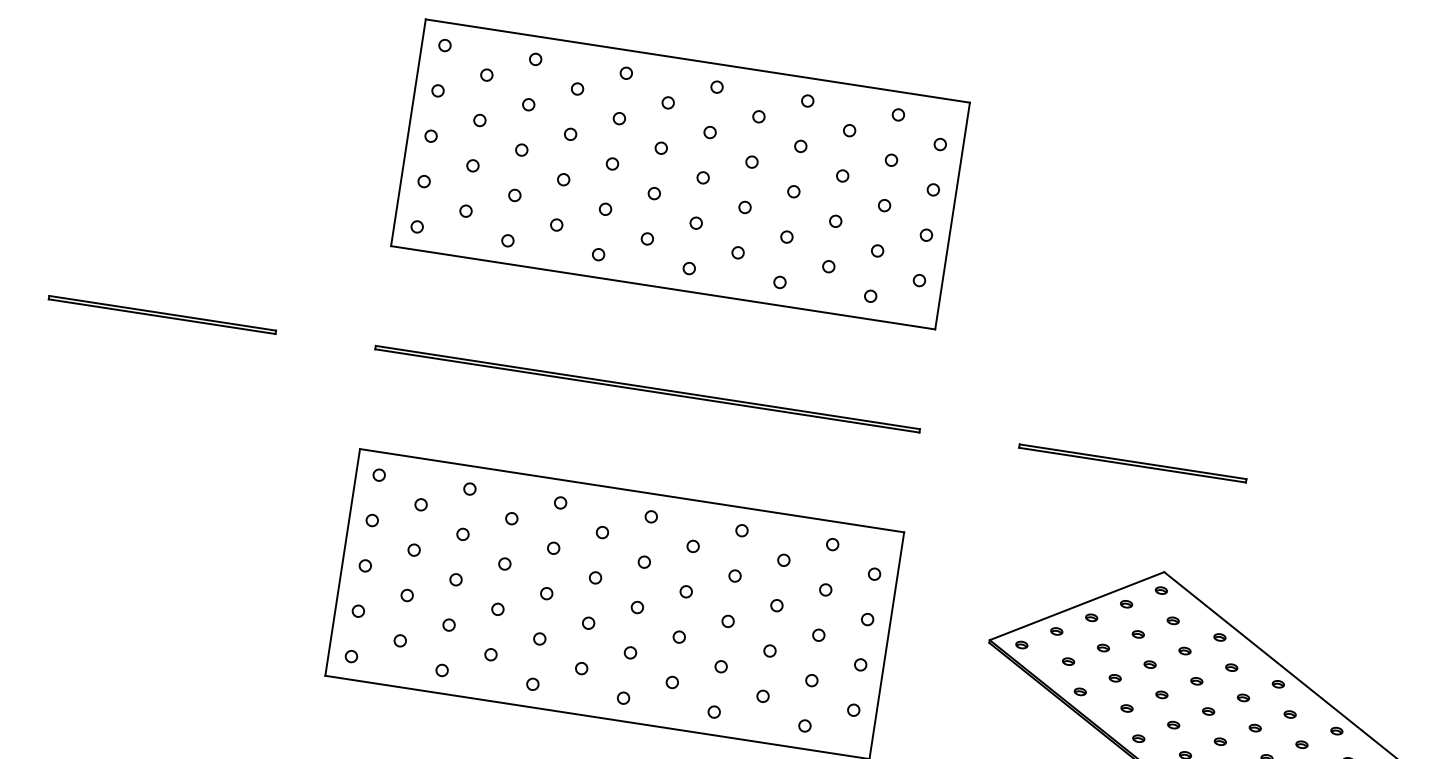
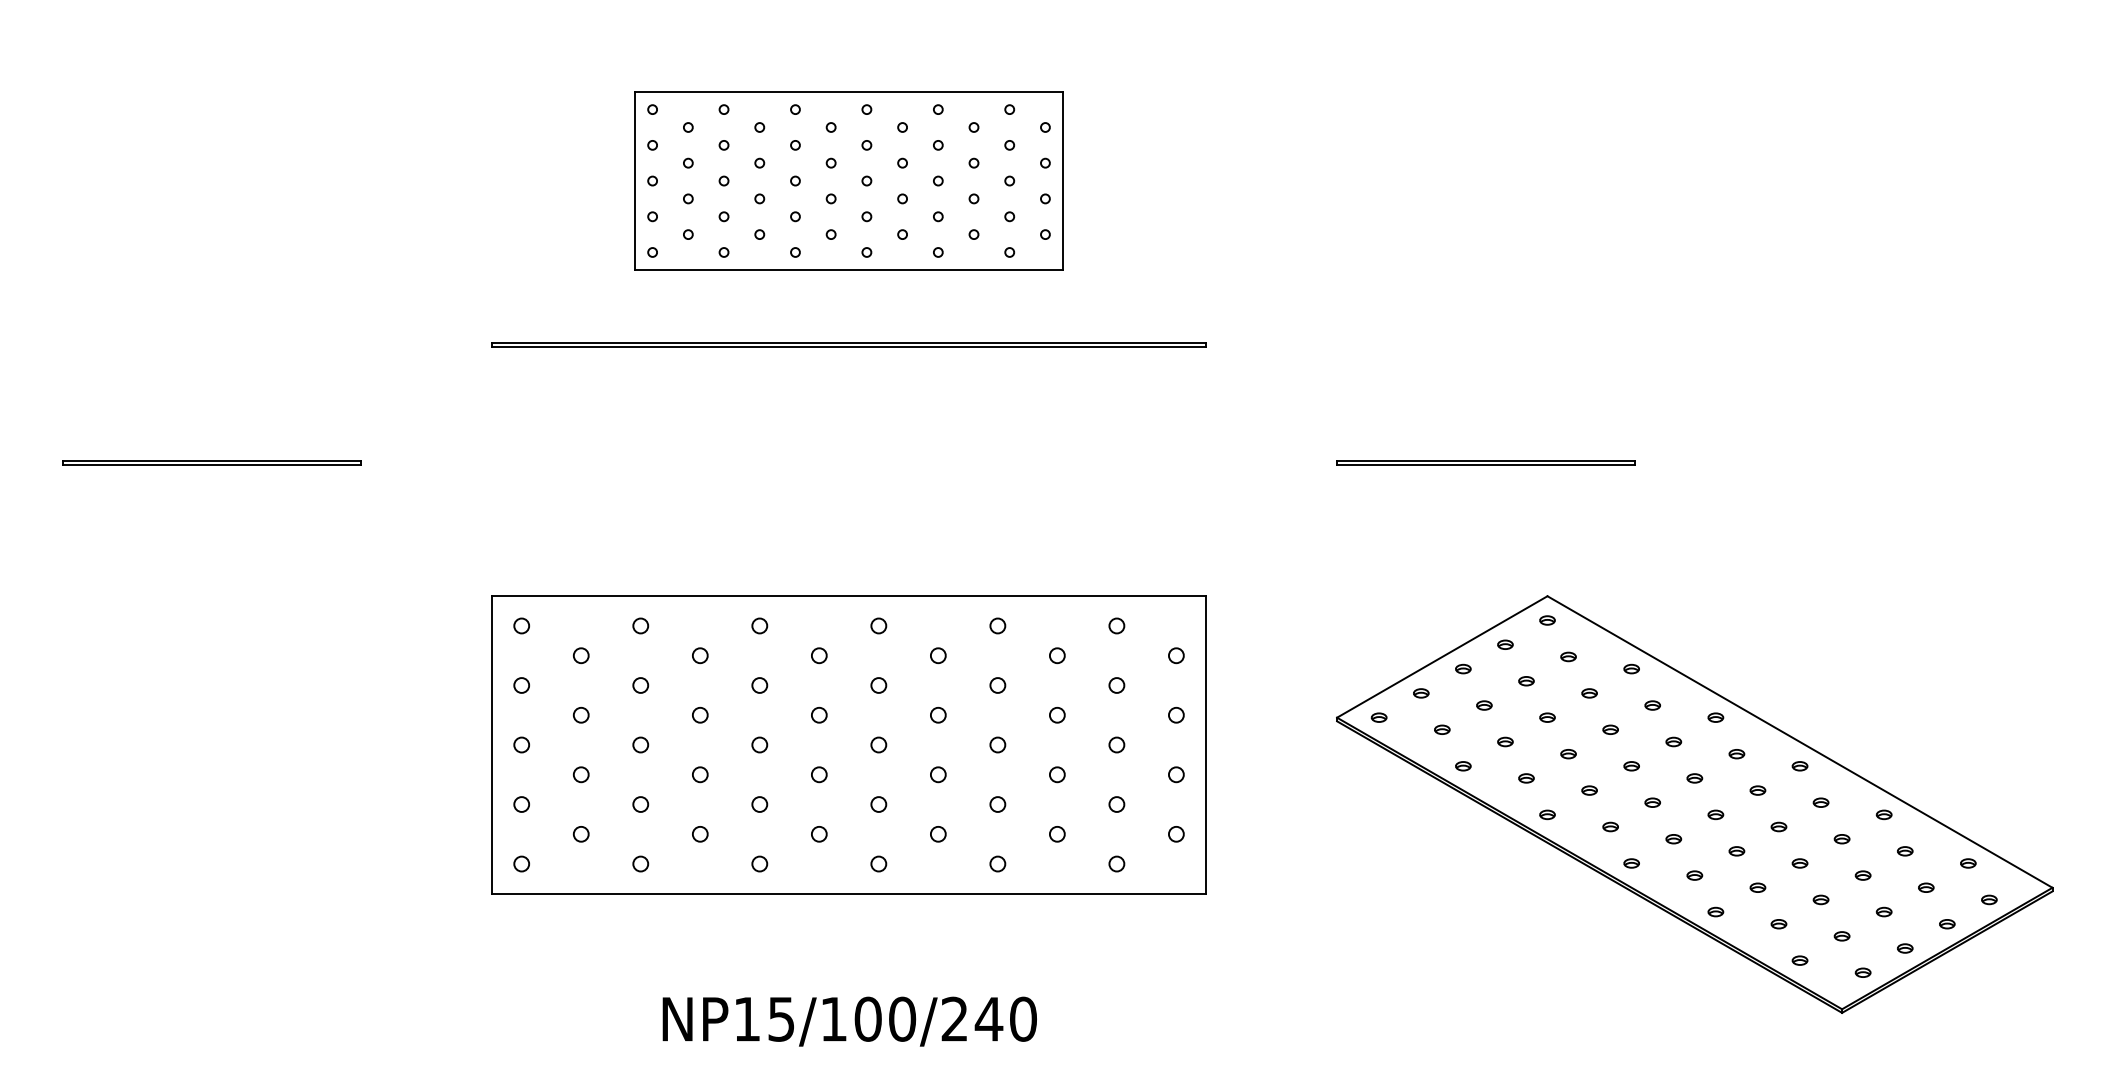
part: (680, 173) -> (848, 180), size x0.6
part: (647, 388) -> (848, 344), moved

